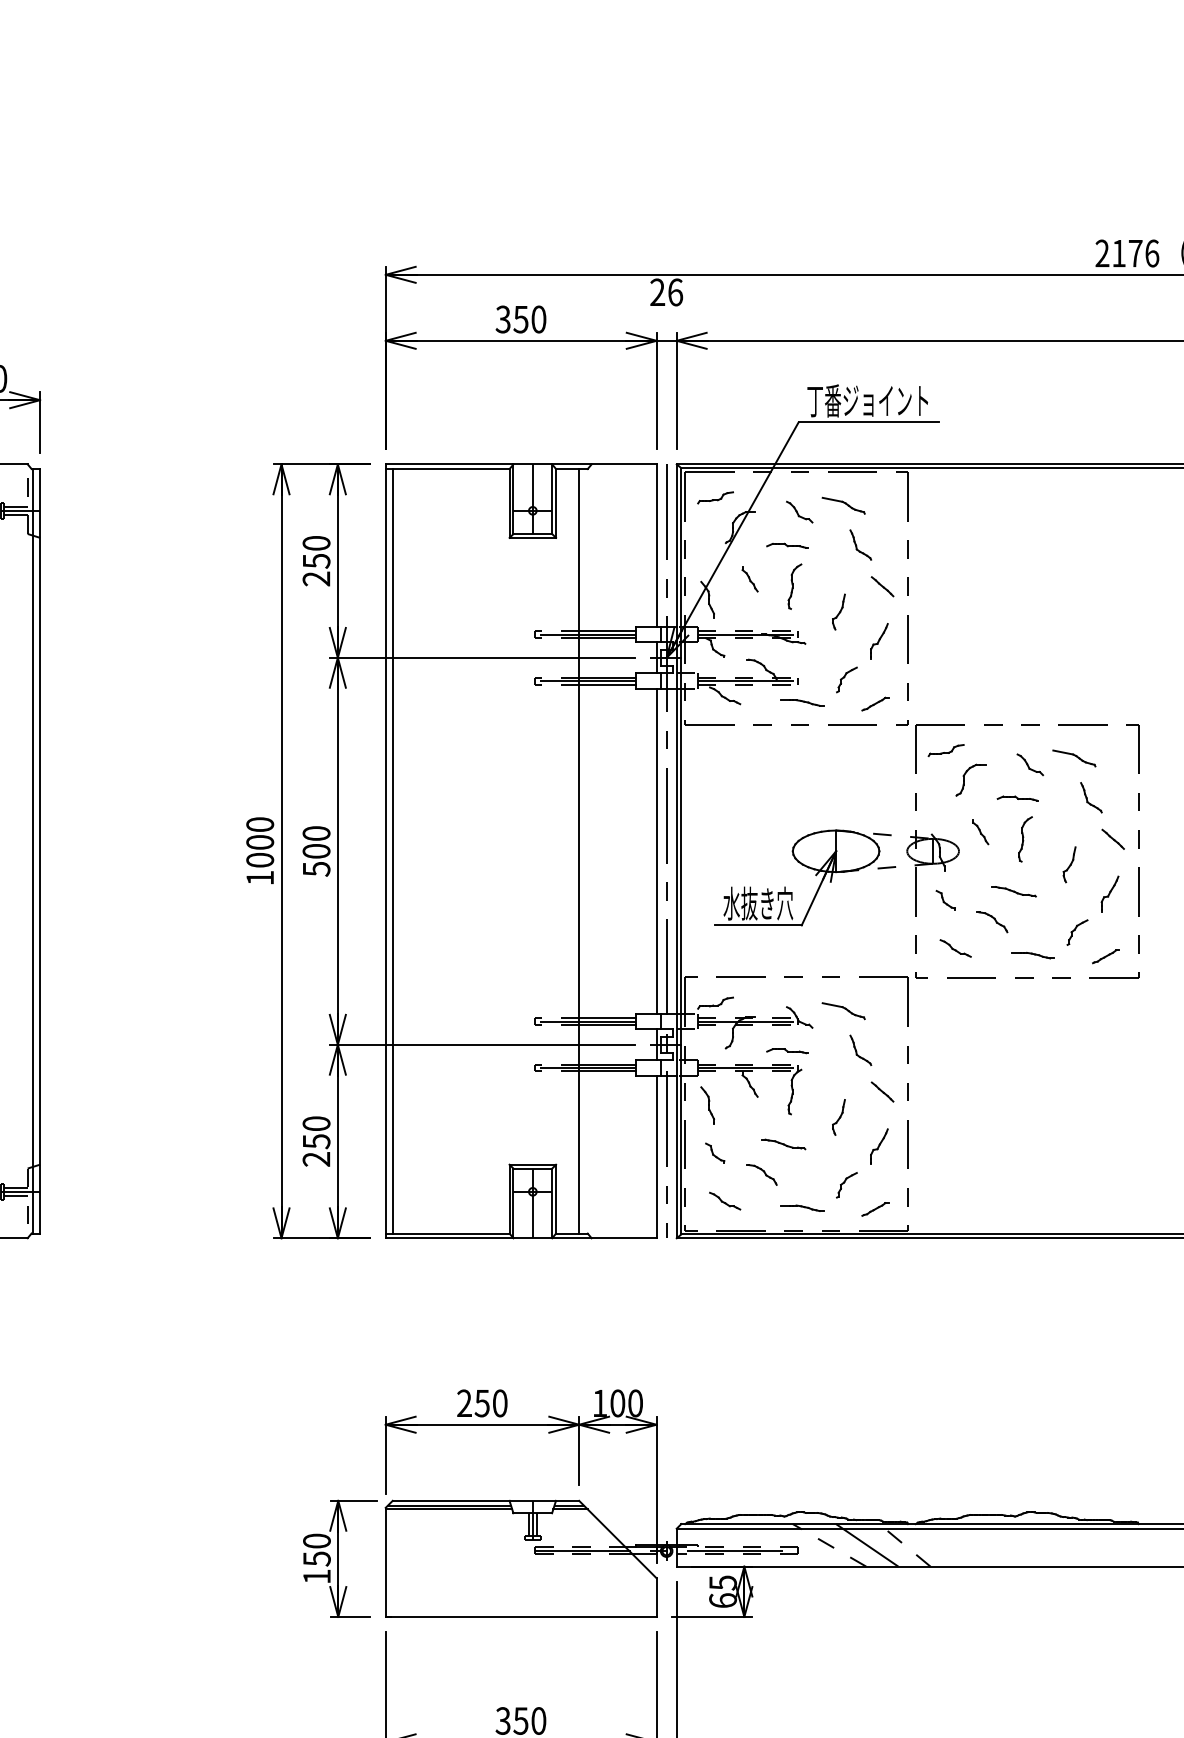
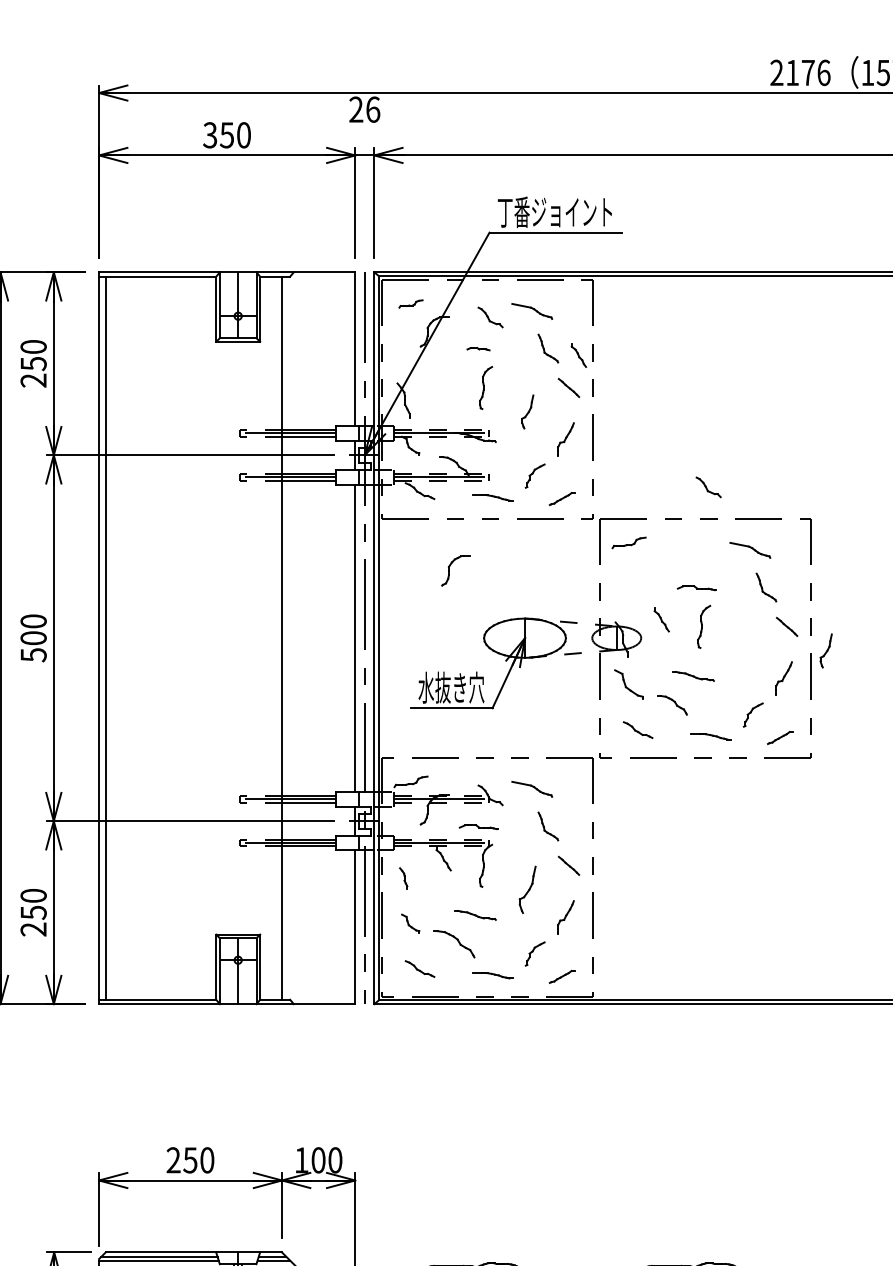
part: (715, 497) -> (410, 303), size x0.7
part: (787, 545) -> (479, 349), size x0.6
part: (749, 579) -> (578, 355), moved
part: (1030, 764) -> (708, 487), moved
part: (970, 779) -> (455, 570), moved
part: (1069, 864) -> (826, 650), moved
part: (945, 900) -> (628, 684), size x1.6
part: (707, 1105) -> (403, 878), size x0.6
part: (838, 1117) -> (527, 889), size x1.4
part: (761, 1174) -> (454, 943), size x1.4

